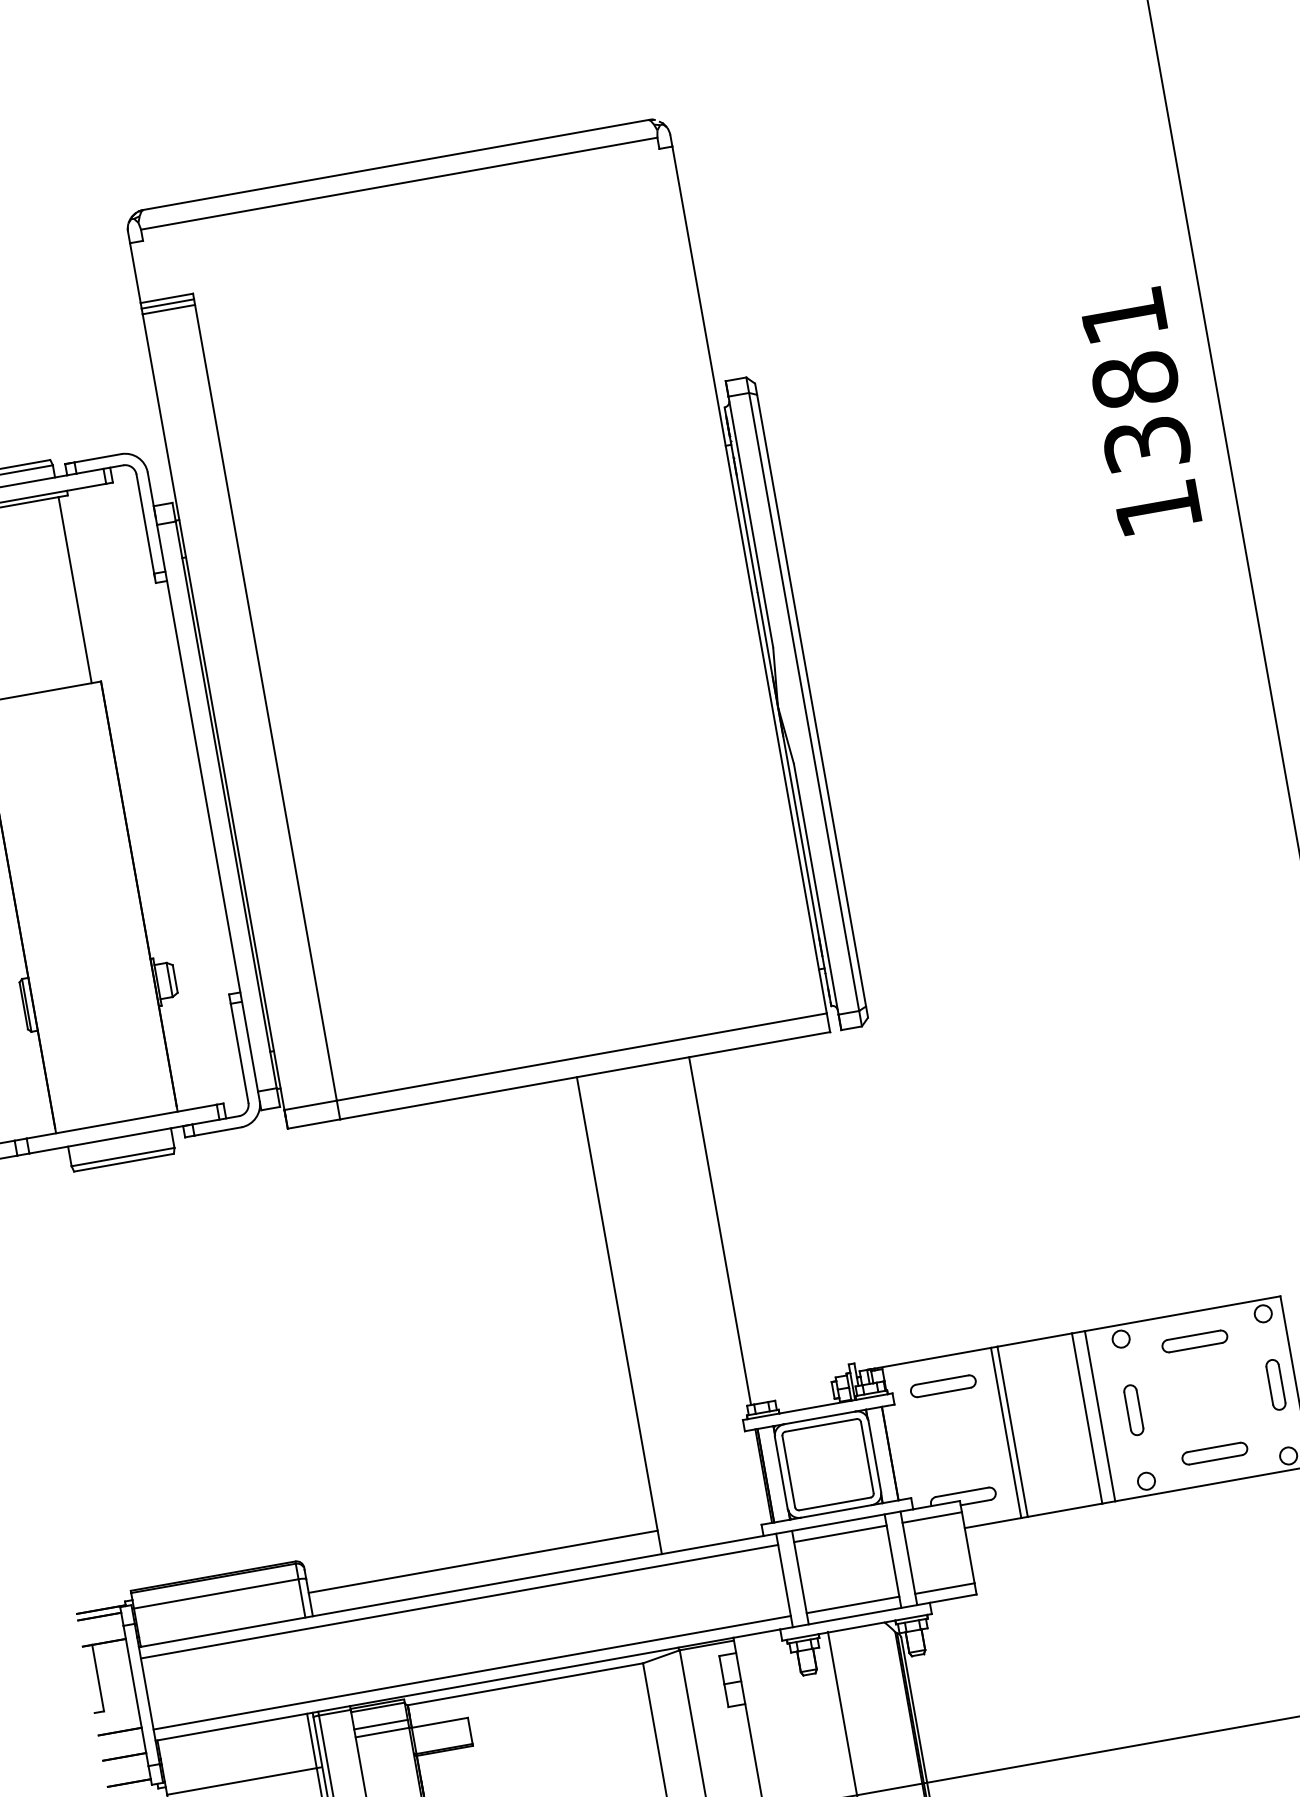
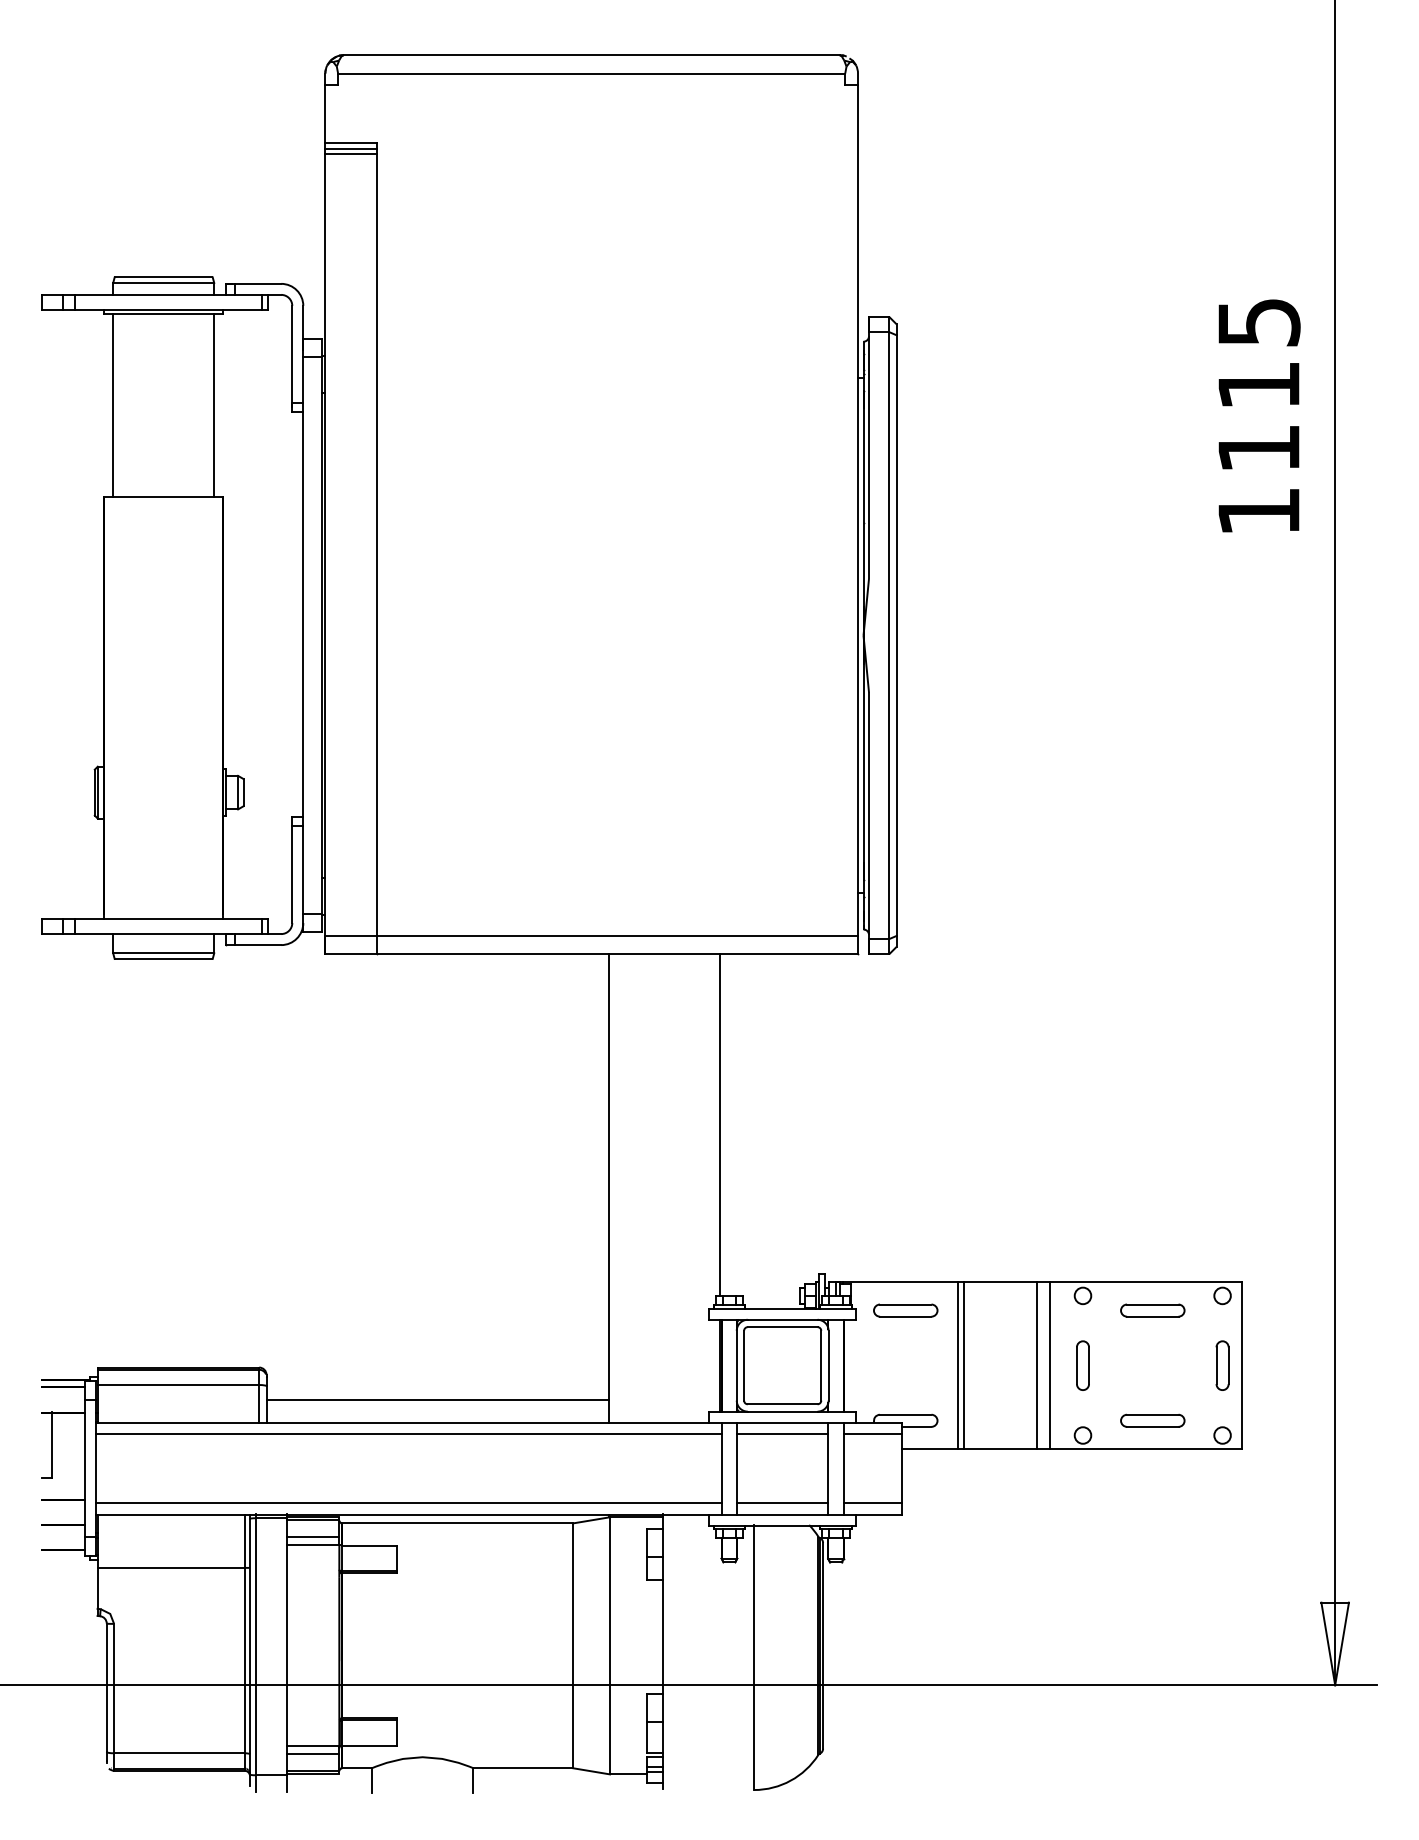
text: (1134, 380) -> (1258, 385), 1381 -> 1115

